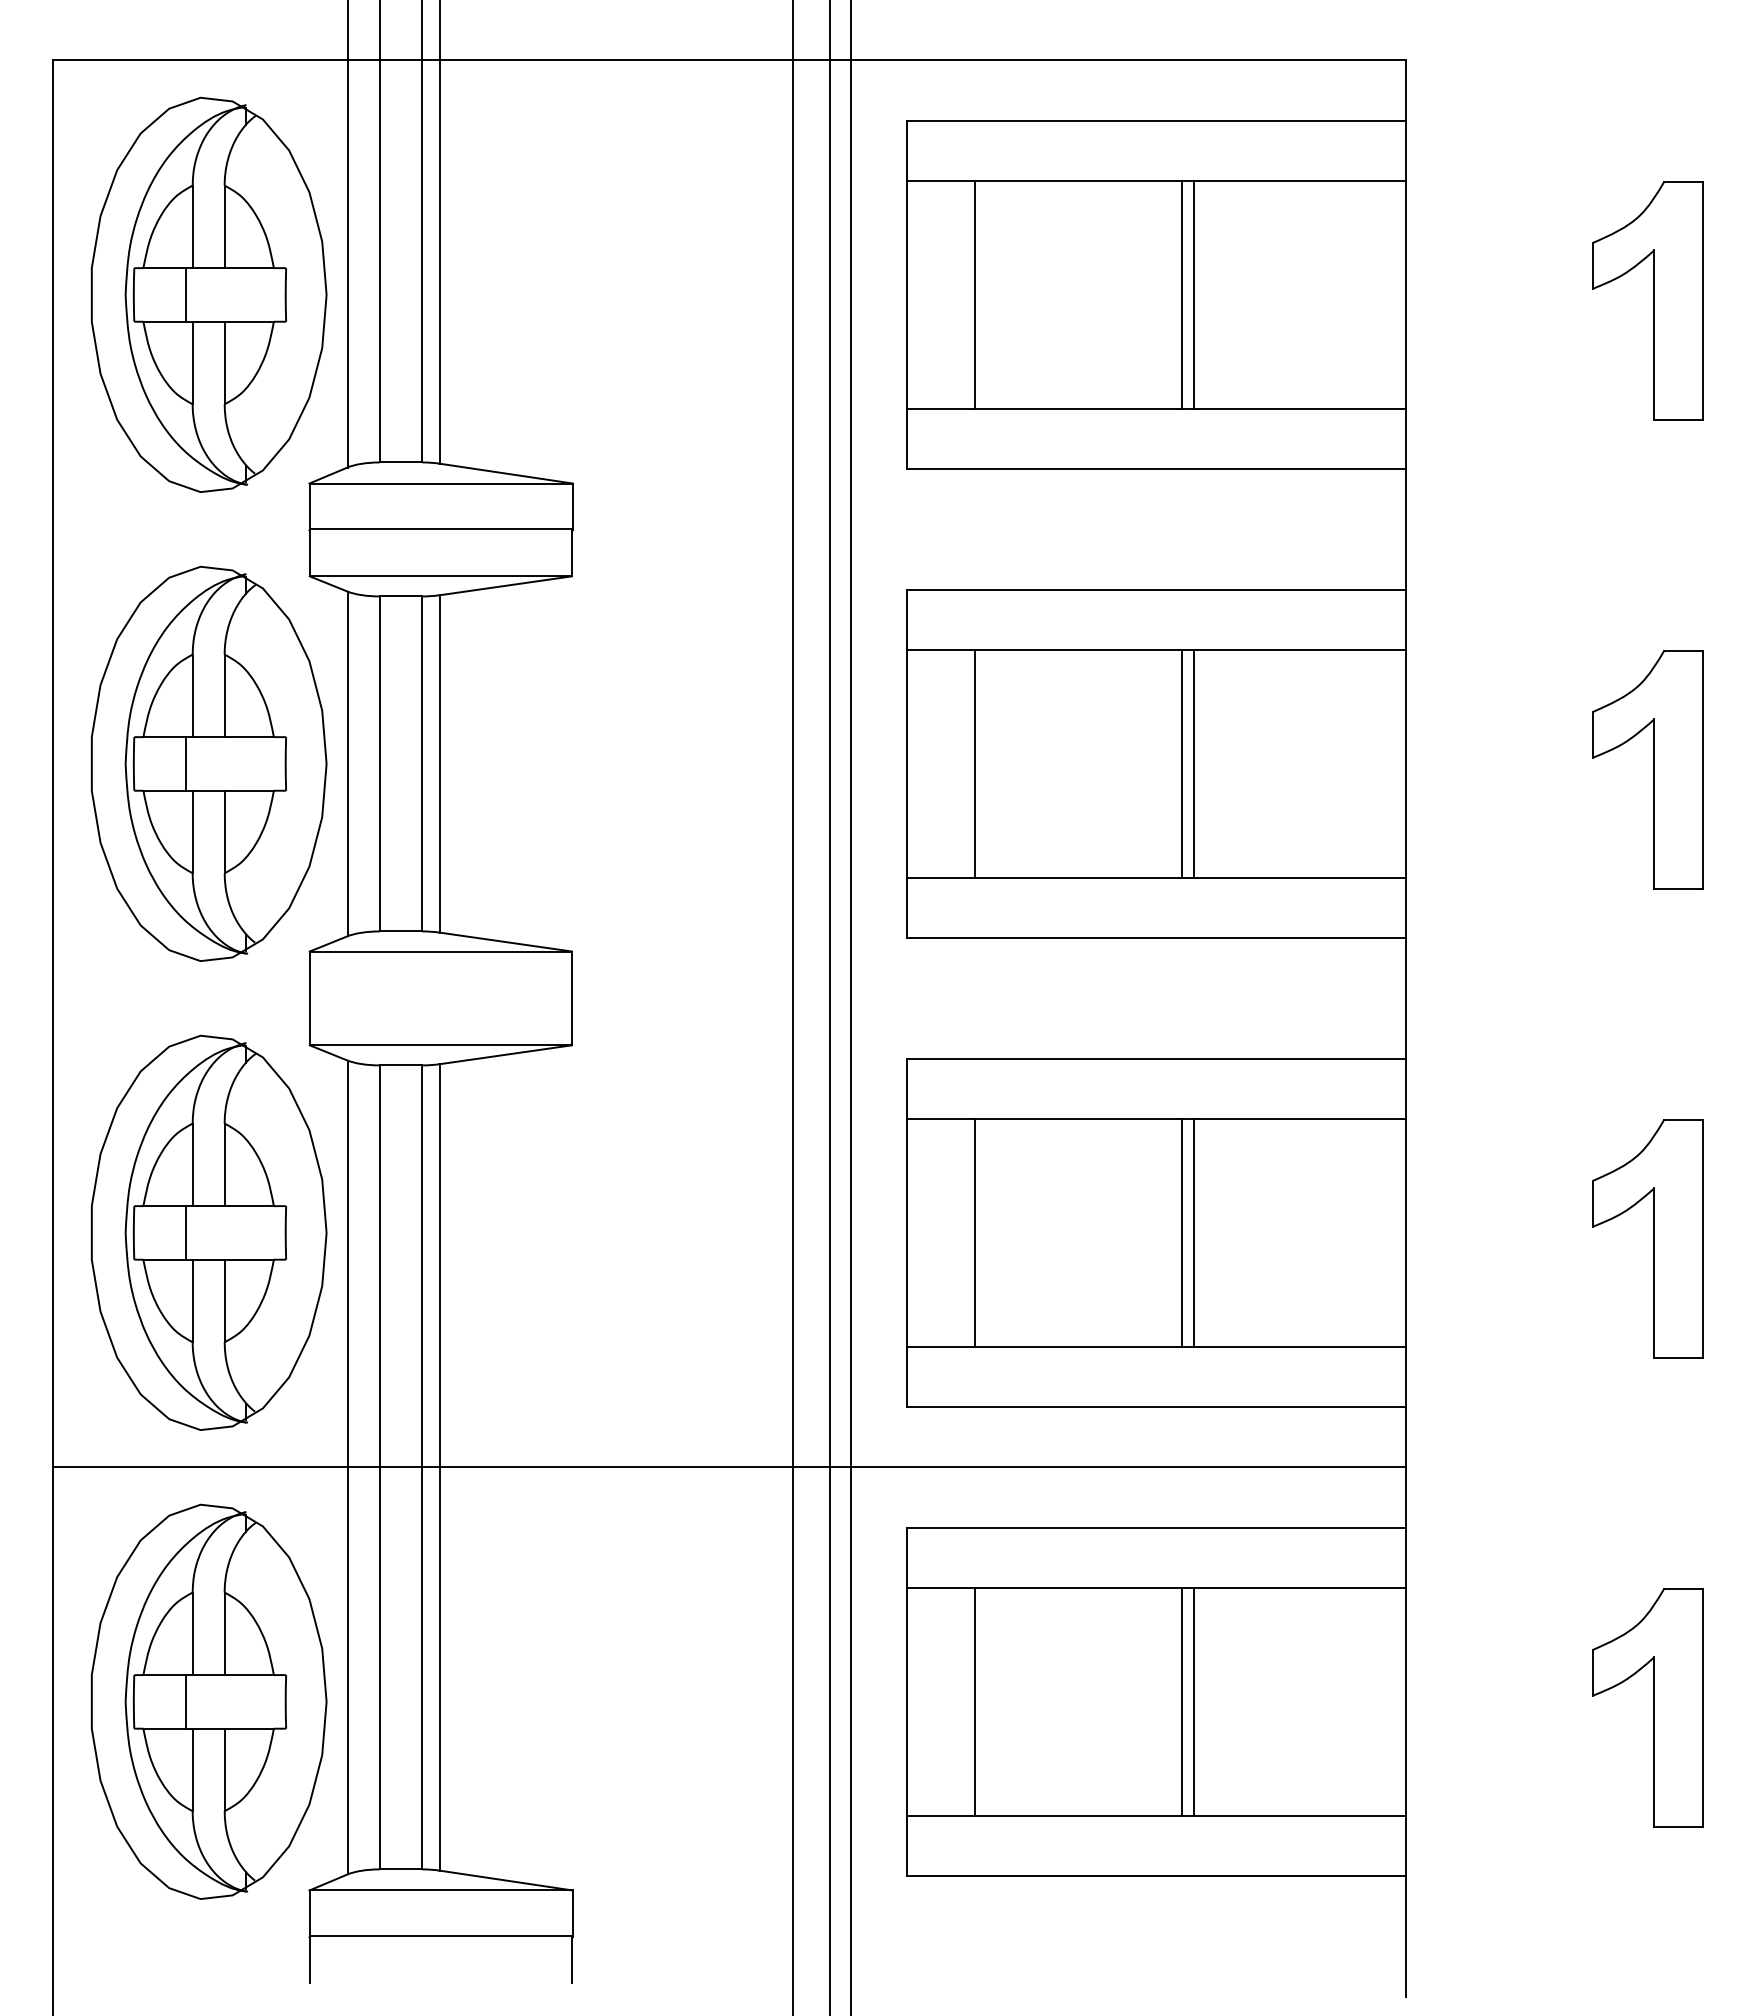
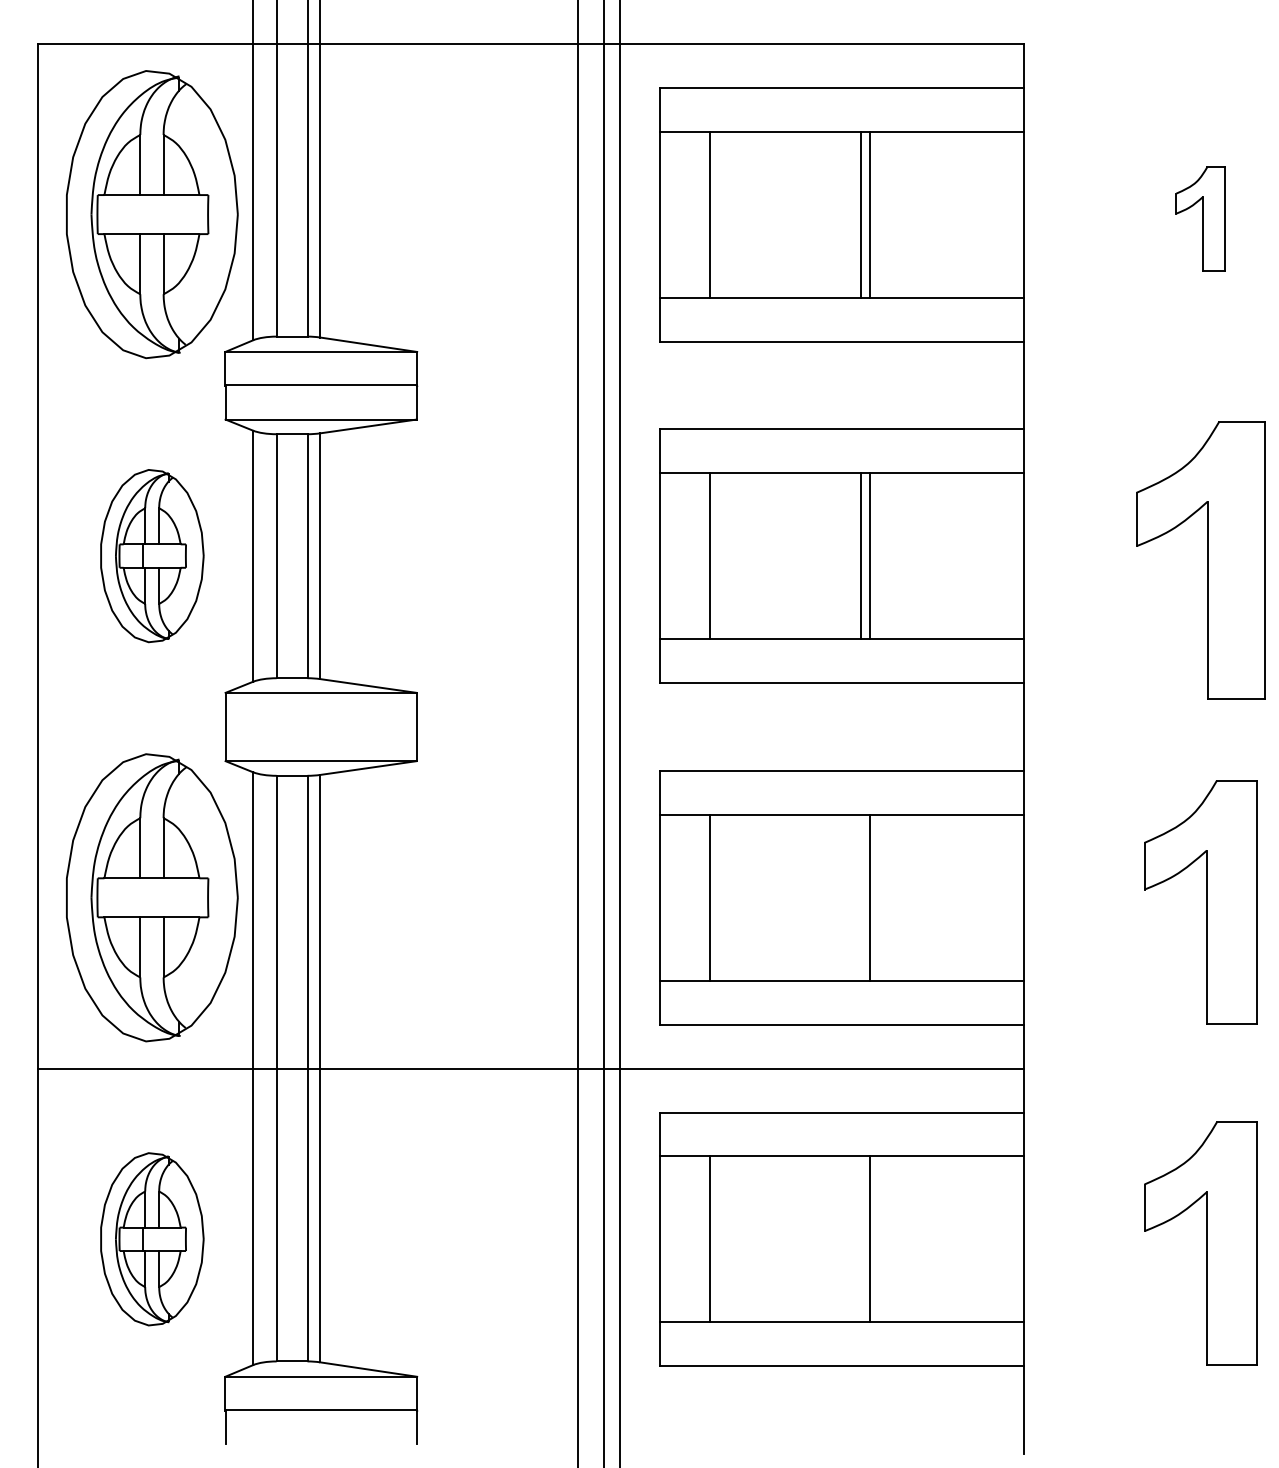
line: (186, 294) -> (135, 214), removed
part: (1647, 300) -> (1200, 218), size x0.6
part: (209, 763) -> (152, 555), size x0.6
part: (1647, 769) -> (1200, 560), size x1.6
line: (186, 1232) -> (135, 897), removed
line: (1181, 1232) -> (860, 897), removed
part: (1647, 1238) -> (1200, 901), size x1.4
part: (209, 1701) -> (152, 1239), size x0.6
line: (1181, 1701) -> (860, 1239), removed
part: (1647, 1707) -> (1200, 1243), size x1.4

